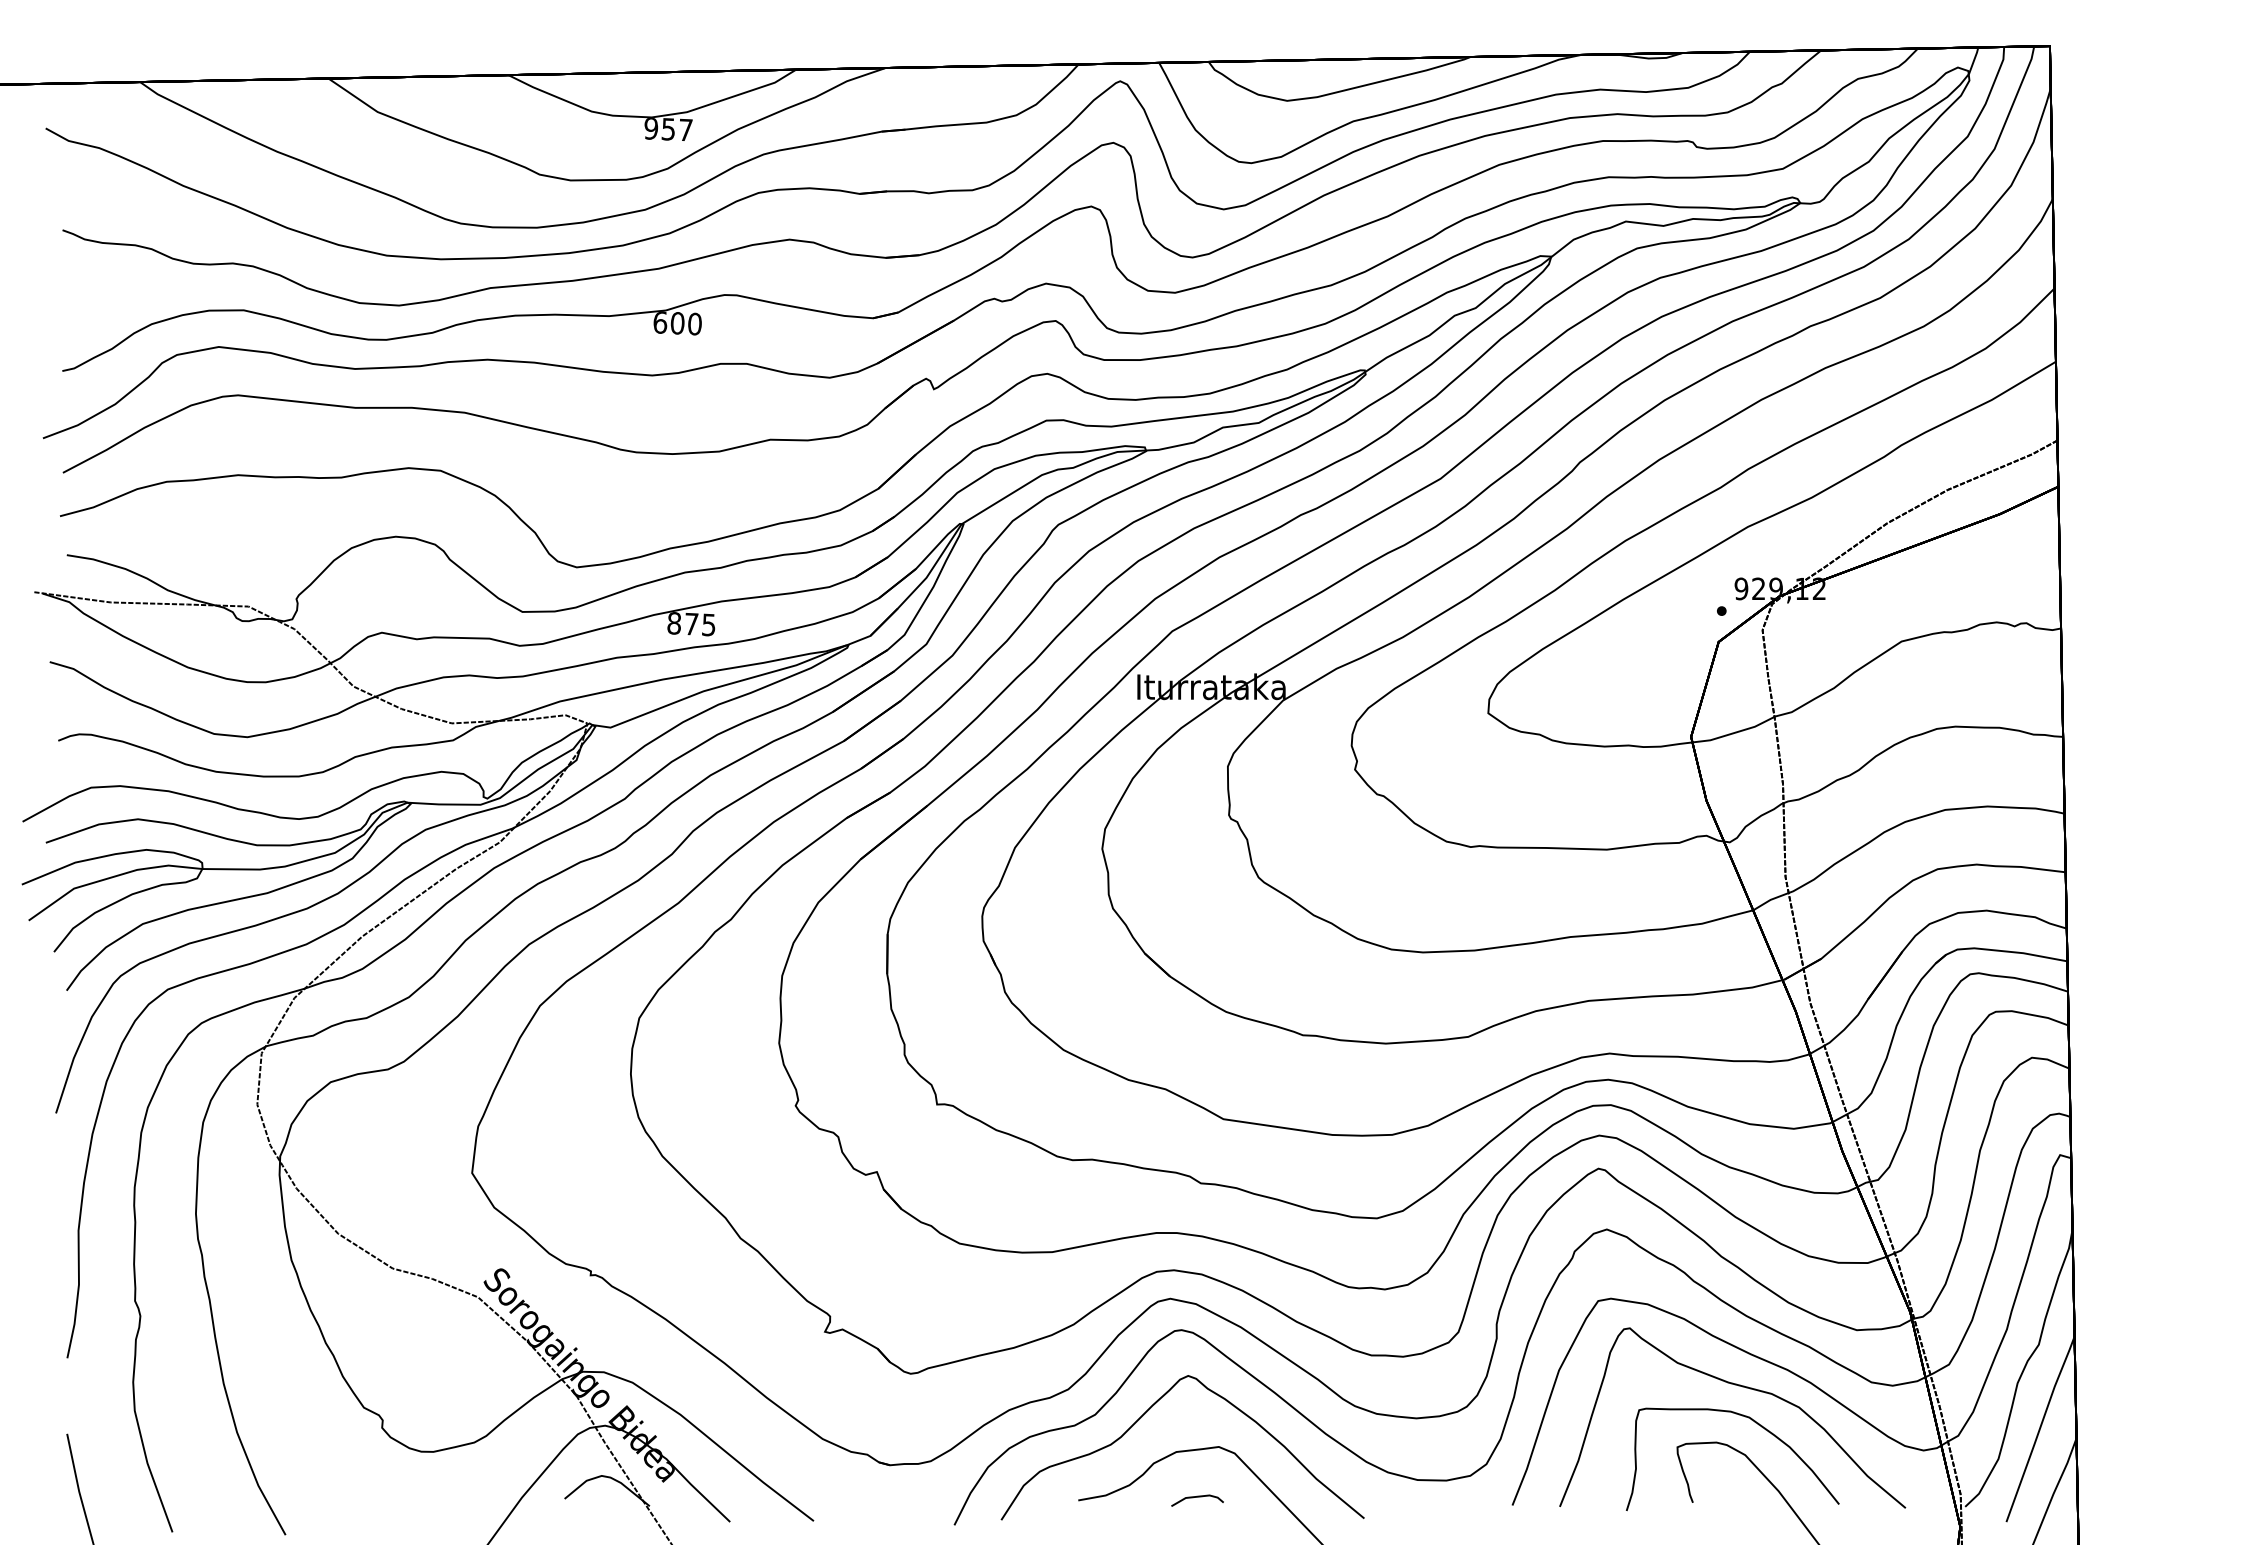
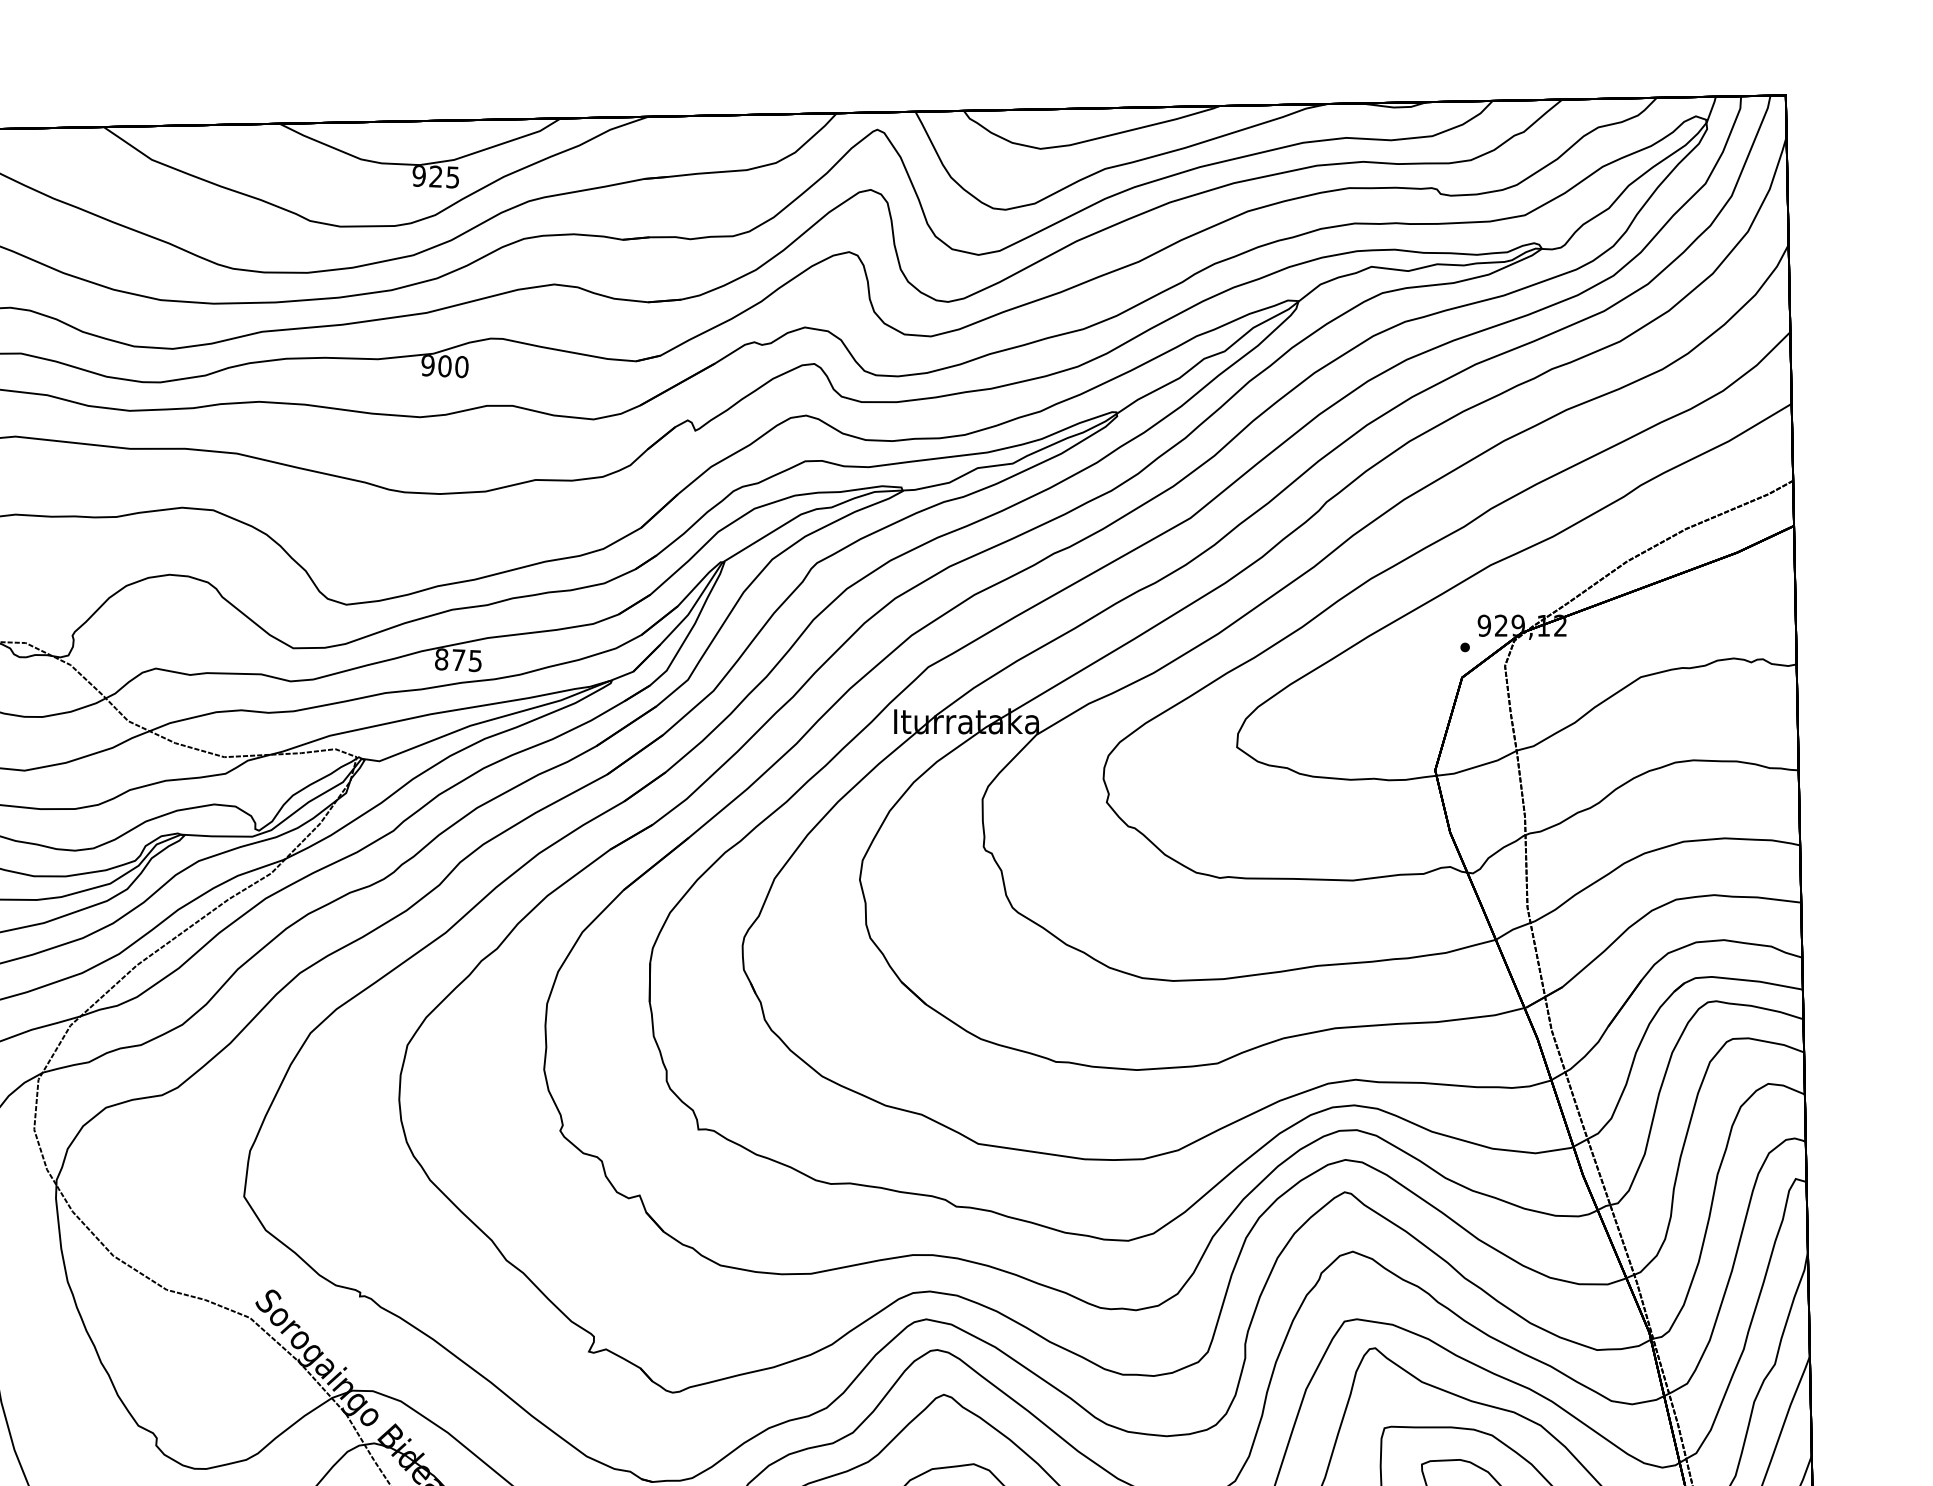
text: (676, 129) -> (443, 176), 957 -> 925
text: (660, 322) -> (428, 365), 600 -> 900

